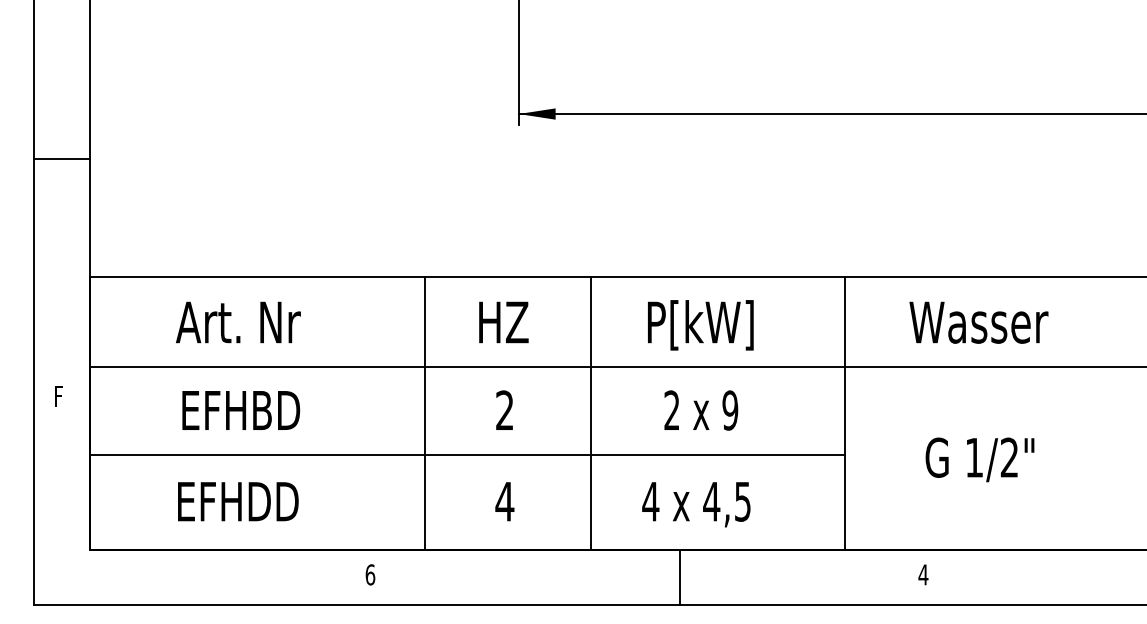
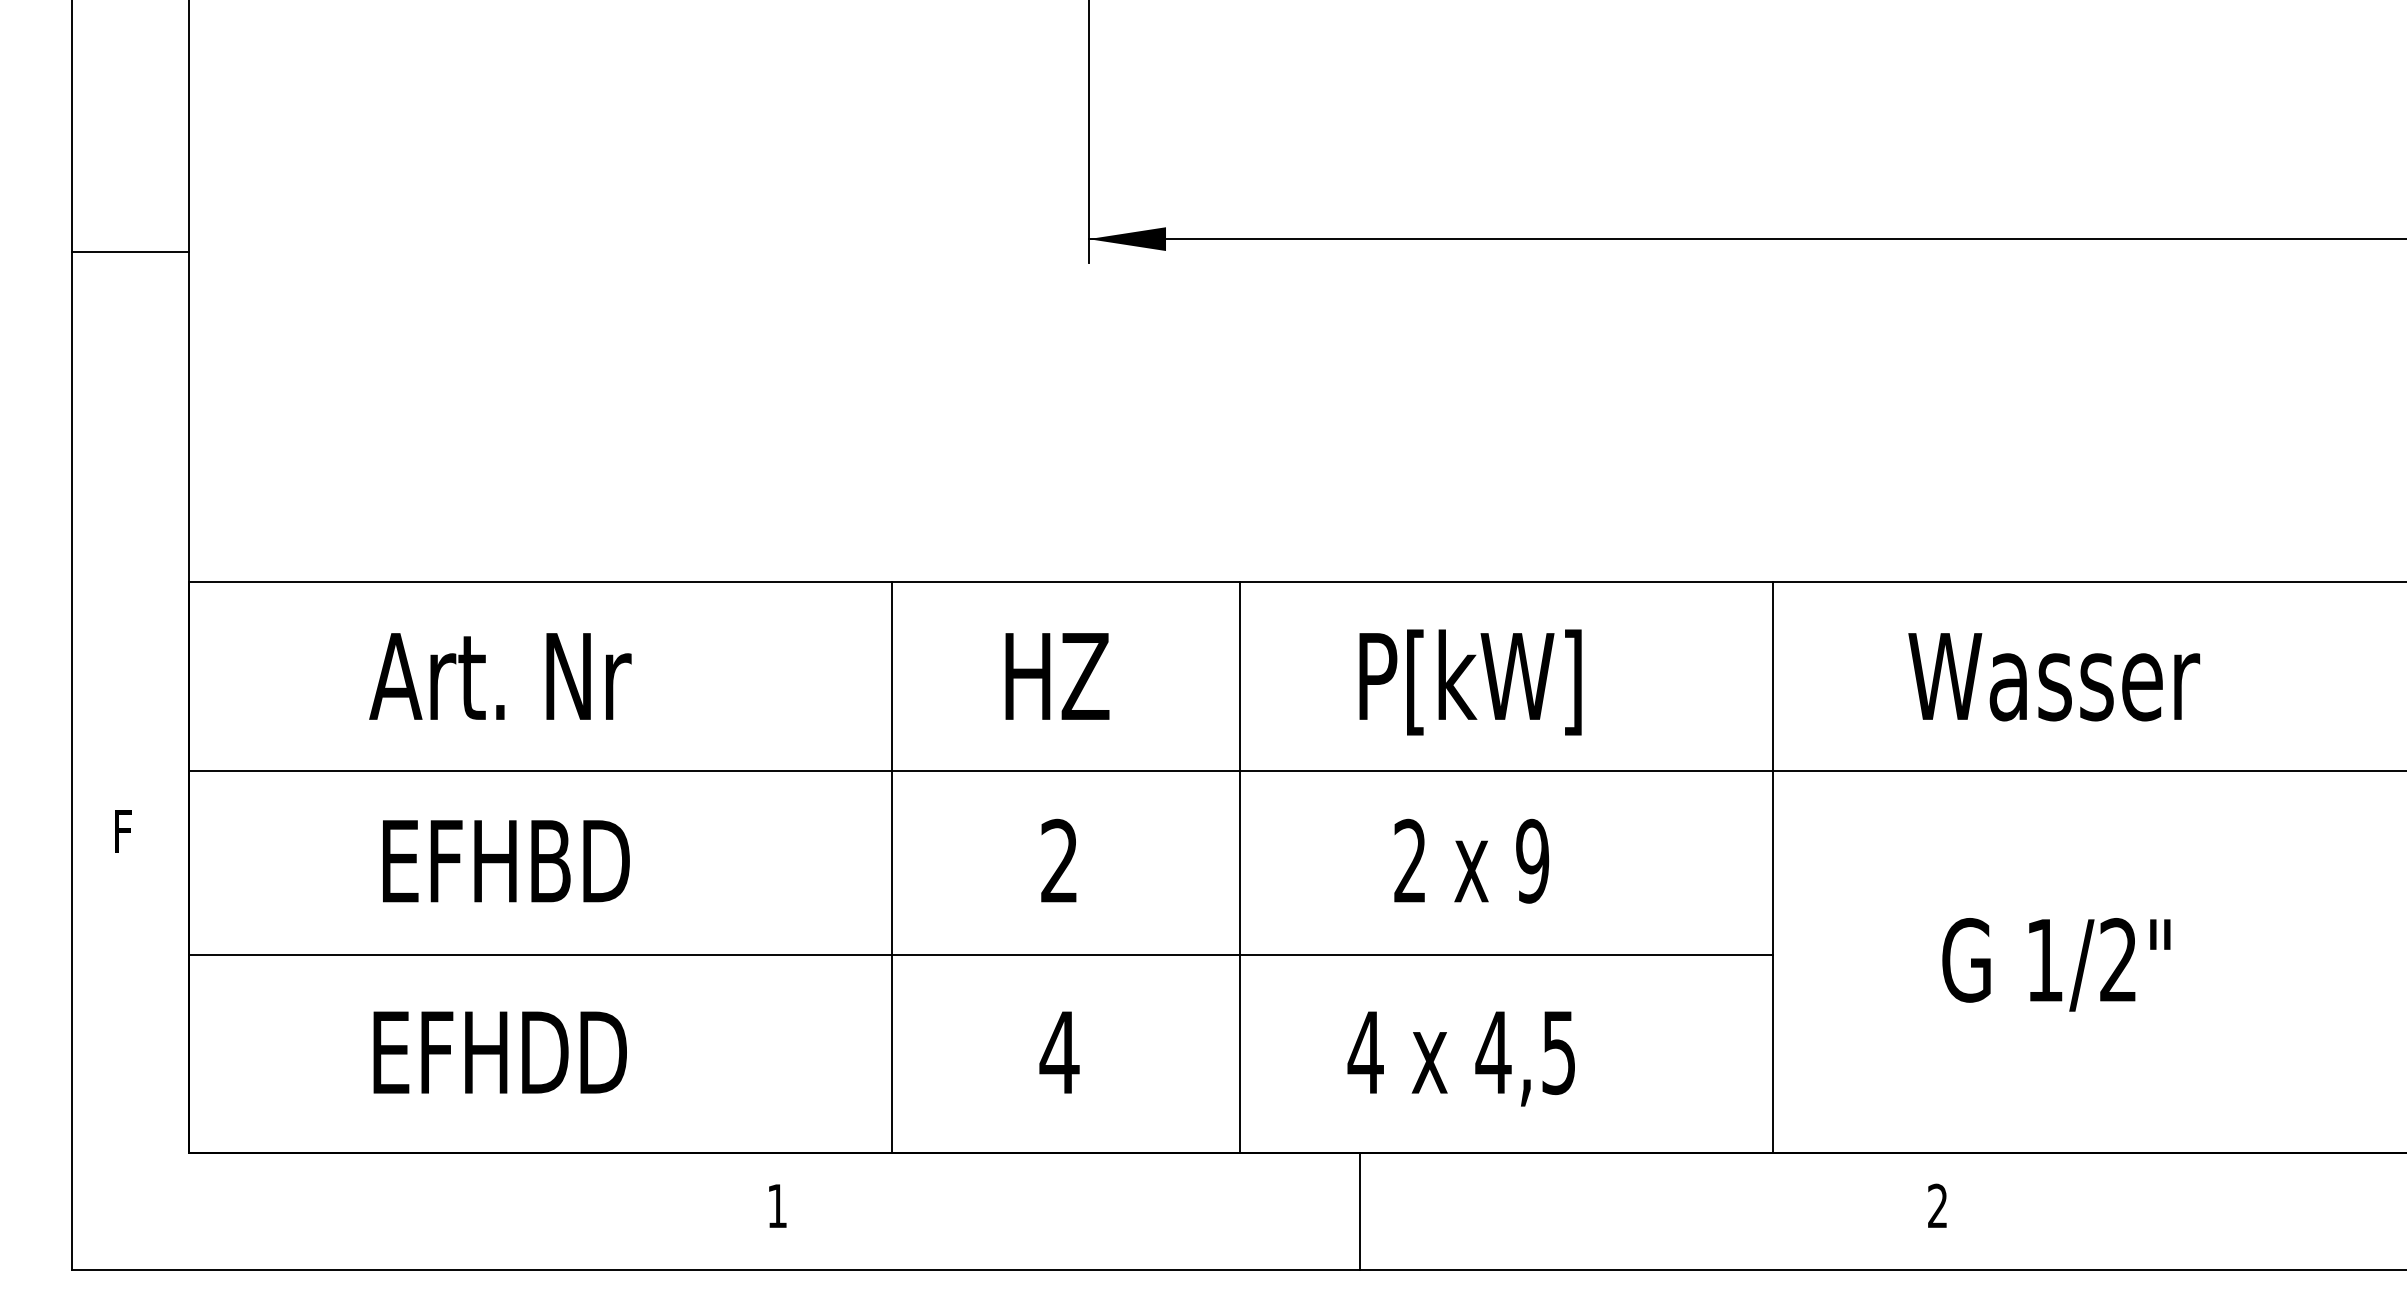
line: (62, 159) -> (131, 252), moved
text: (370, 574) -> (777, 1205), 6 -> 1
text: (923, 574) -> (1937, 1205), 4 -> 2
line: (679, 577) -> (1358, 1211), moved

